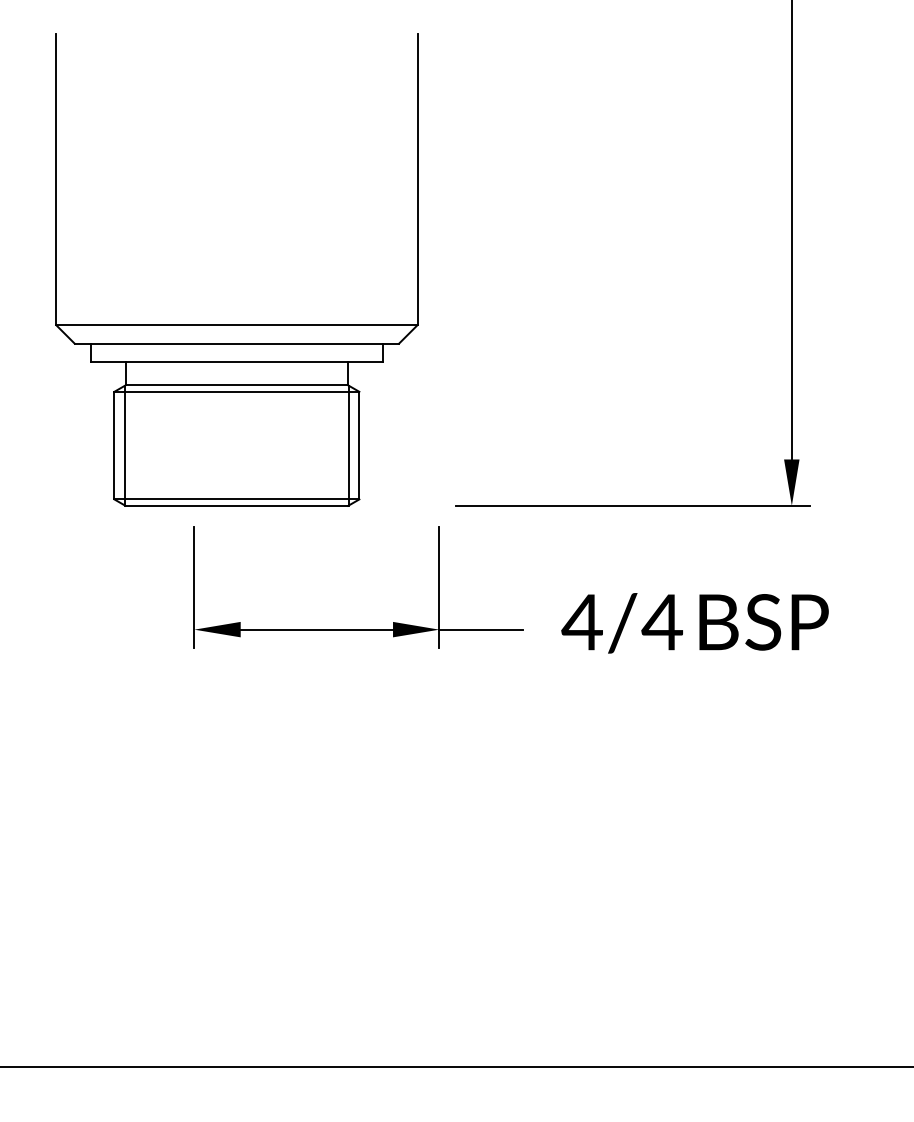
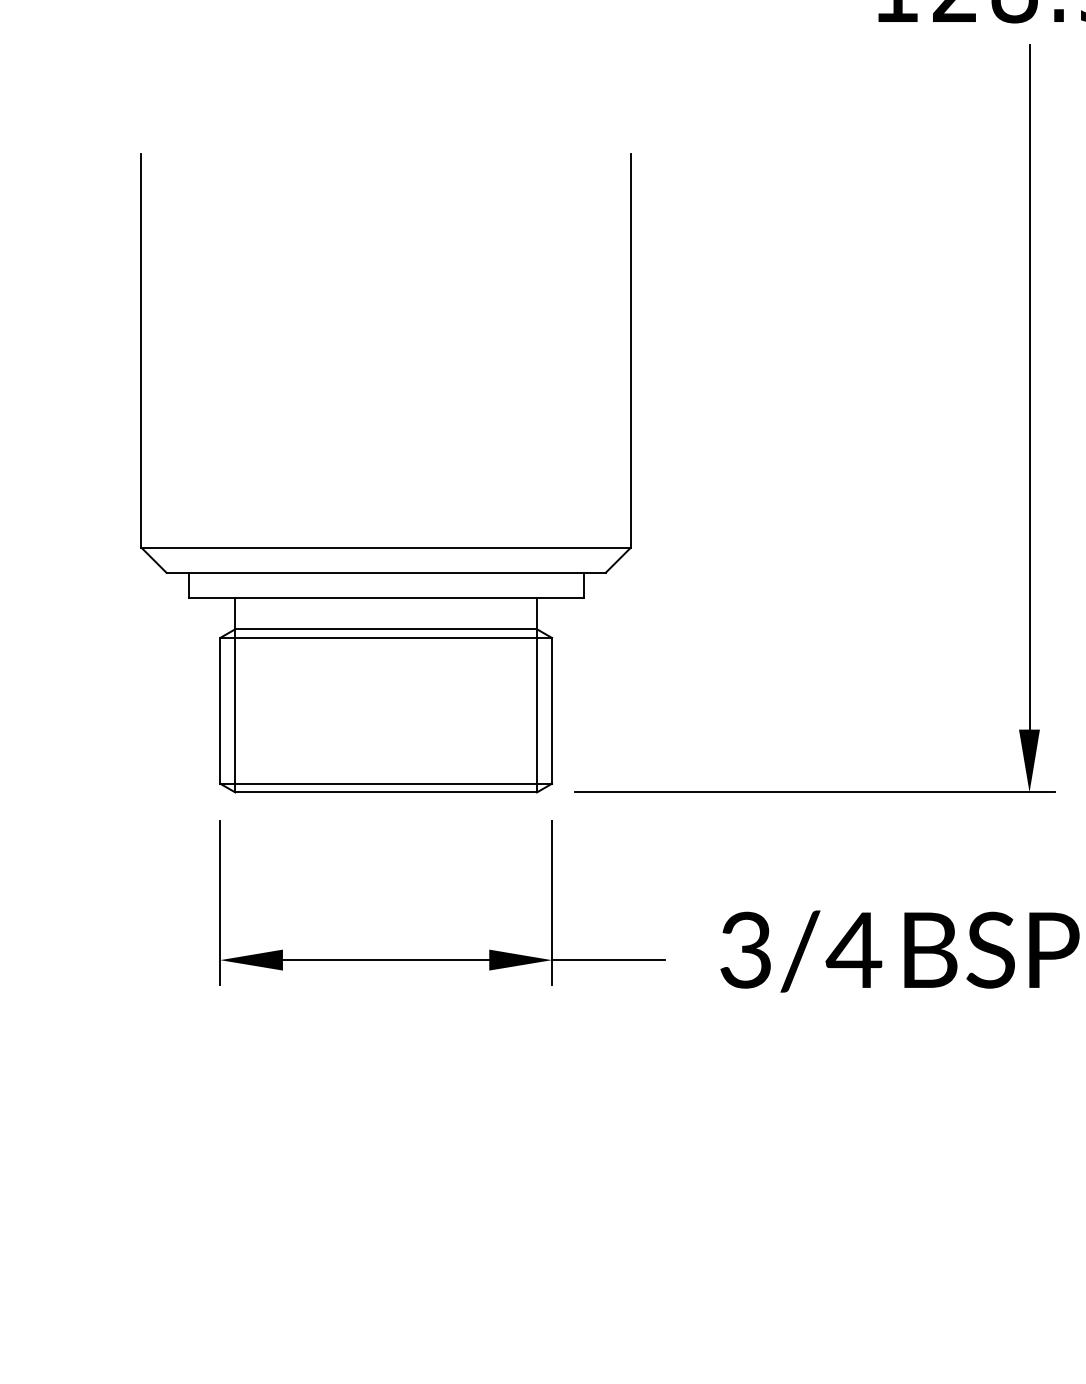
part: (236, 324) -> (385, 546), moved
text: (581, 622) -> (744, 950), 4/4 -> 3/4

